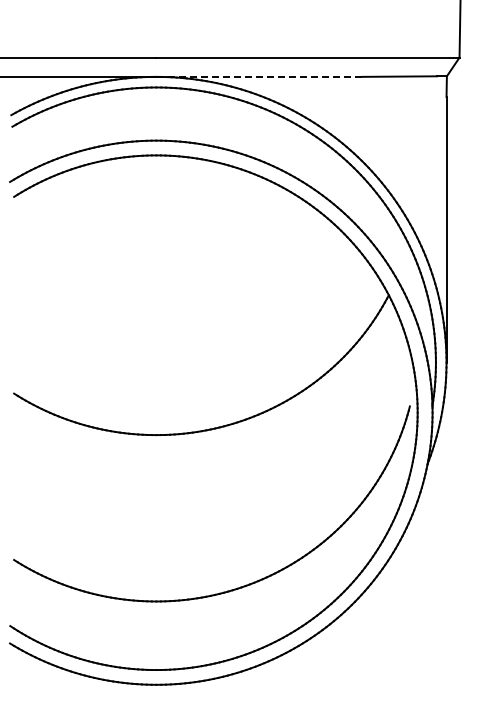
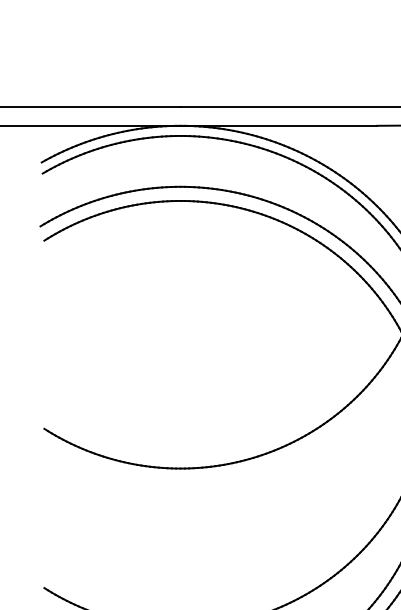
line: (259, 76) -> (279, 125), dashed -> solid

